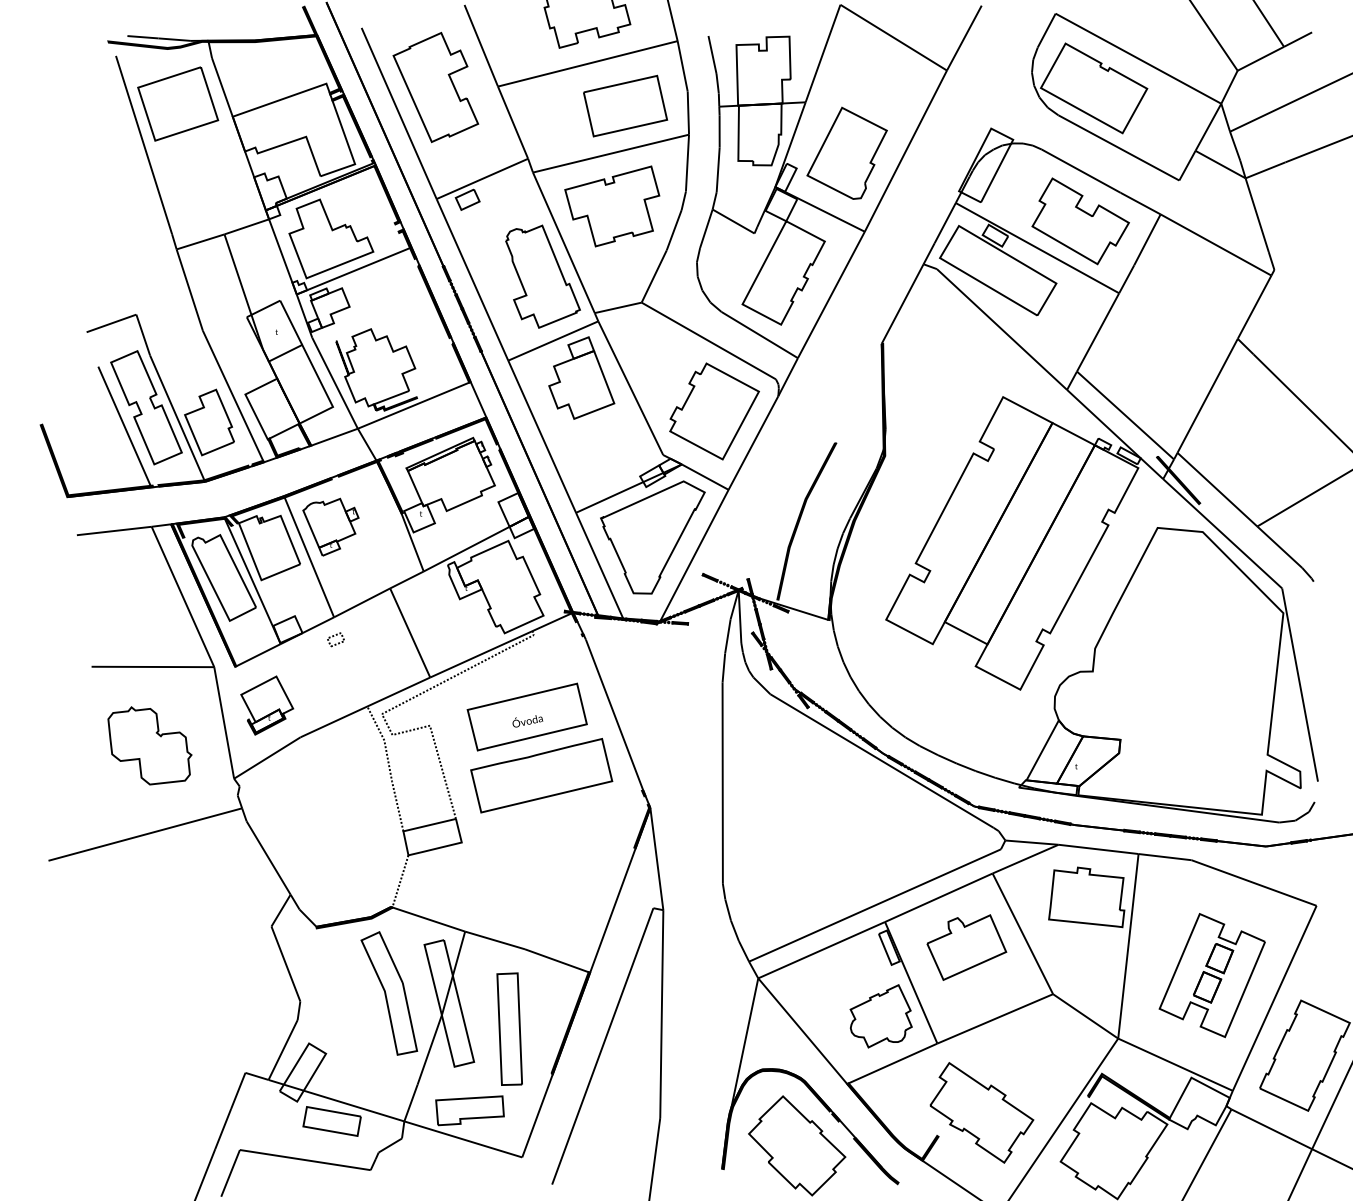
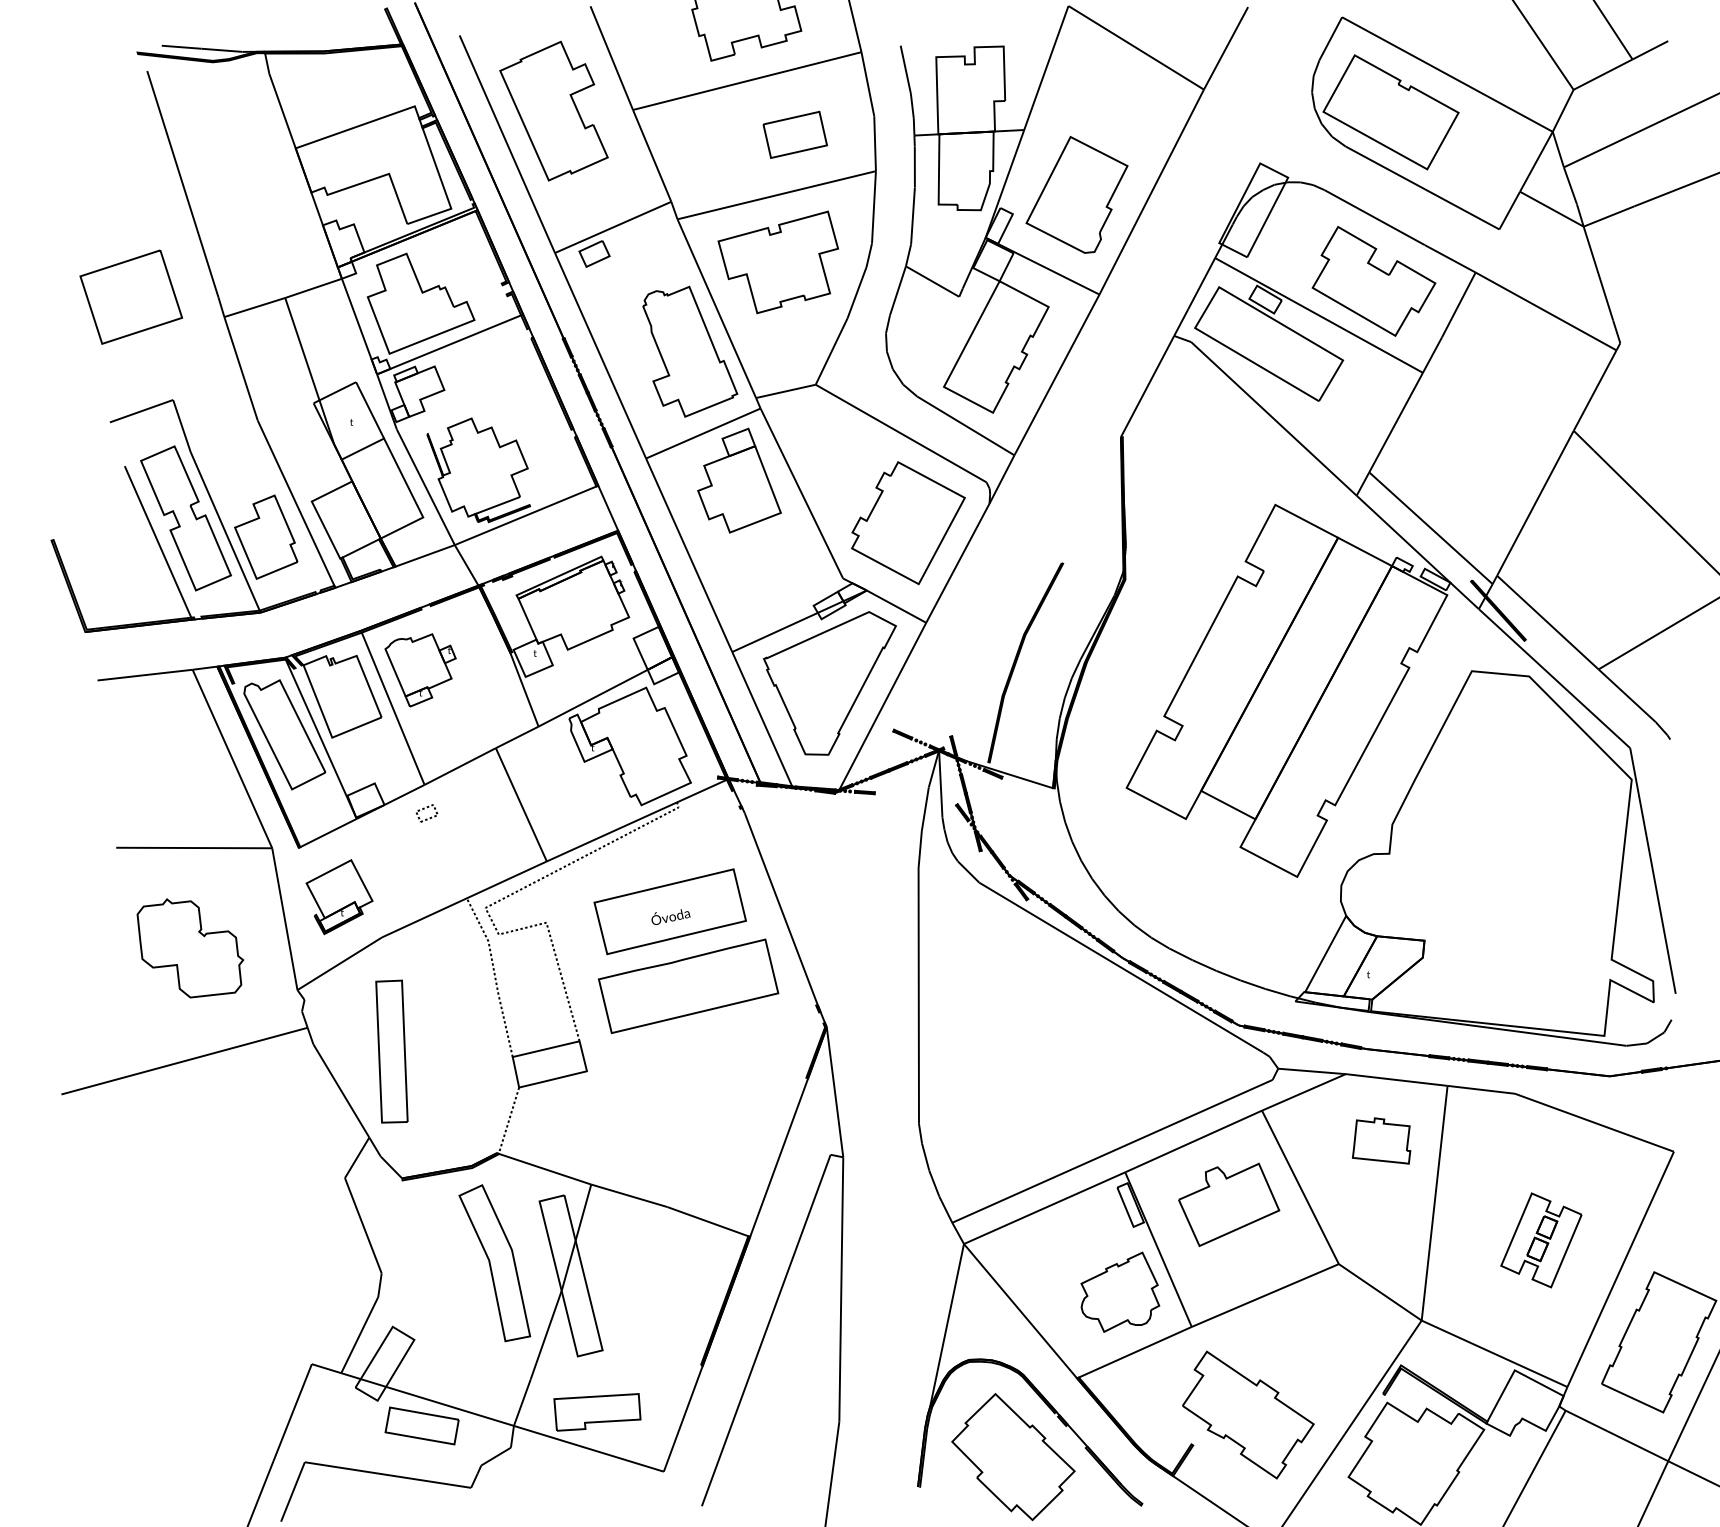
part: (178, 103) -> (131, 296), moved
part: (625, 105) -> (795, 134), size x0.6
part: (1086, 896) -> (1381, 1140), size x0.6
part: (1212, 975) -> (1541, 1240), size x0.6
part: (509, 1029) -> (391, 1051), moved

